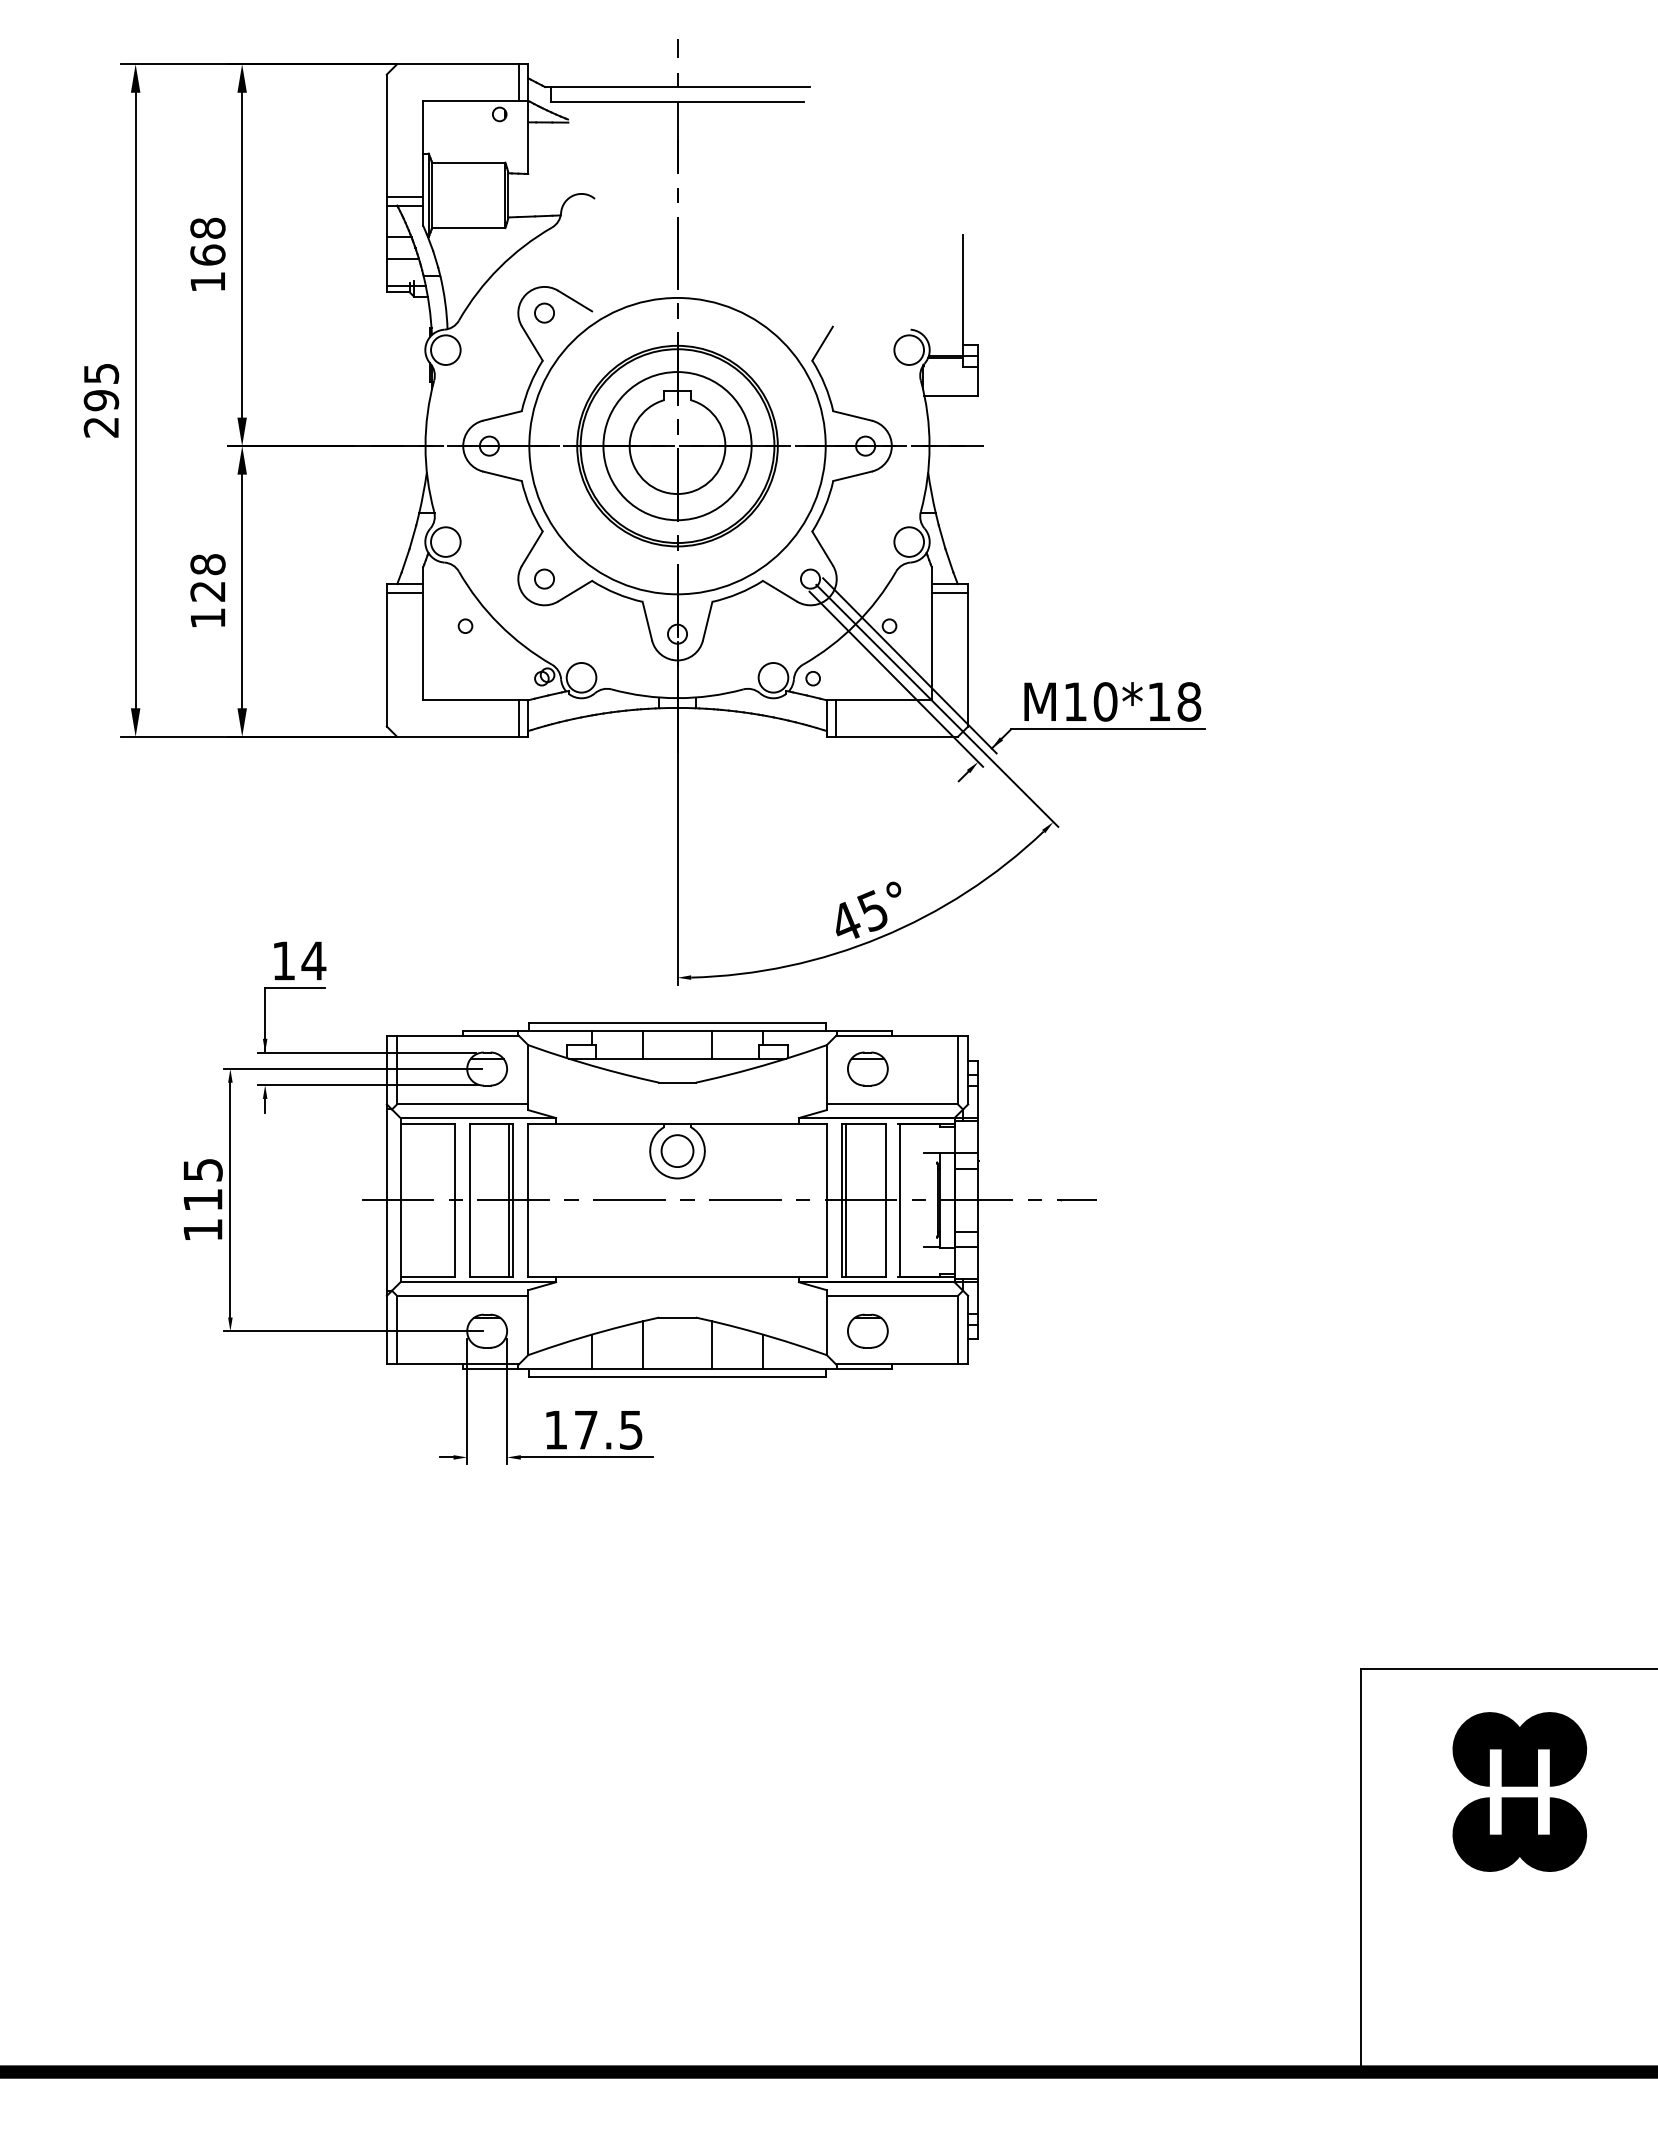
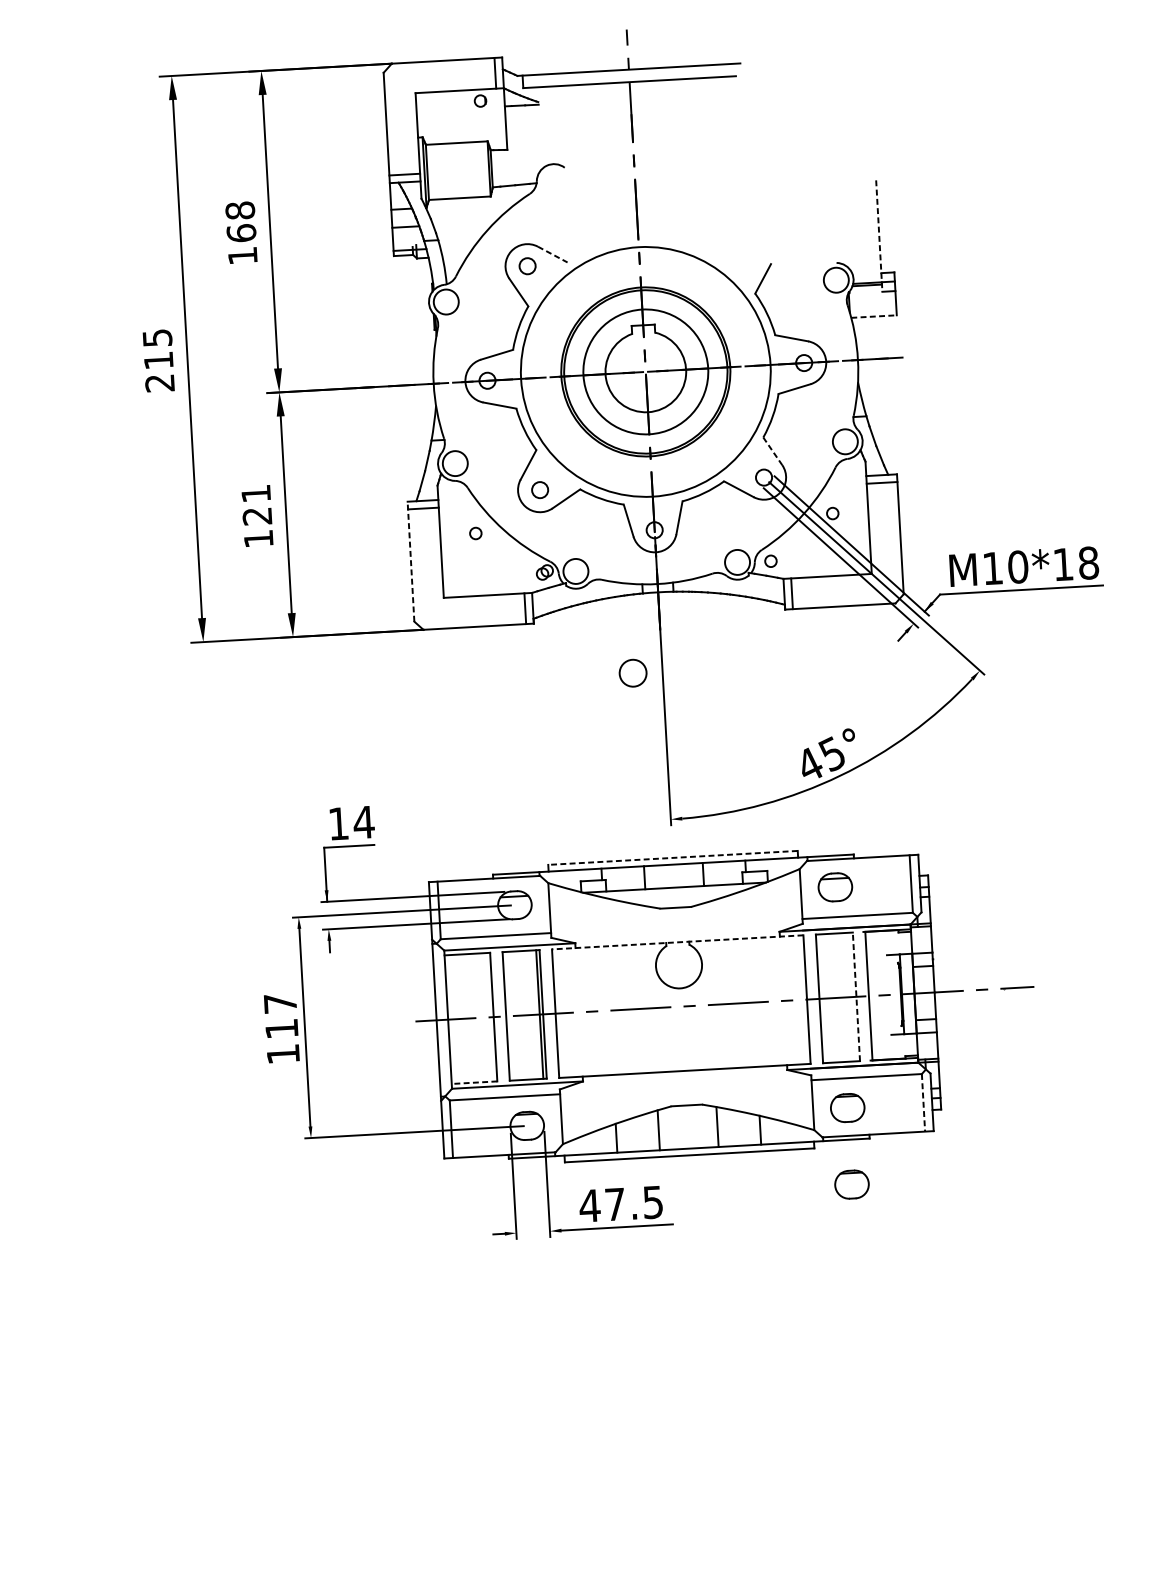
line: (575, 301) -> (553, 254), solid -> dashed
line: (962, 301) -> (878, 236), solid -> dashed
line: (951, 395) -> (874, 316), solid -> dashed
text: (101, 400) -> (158, 360), 295 -> 215
line: (822, 548) -> (772, 451), solid -> dashed
text: (207, 564) -> (255, 493), 128 -> 121
line: (386, 654) -> (410, 561), solid -> dashed
line: (677, 1023) -> (672, 857), solid -> dashed
line: (677, 1123) -> (677, 942), solid -> dashed
circle: (677, 1150) -> (633, 672), moved
text: (202, 1170) -> (280, 1004), 115 -> 117
line: (845, 1199) -> (822, 998), removed
line: (885, 1199) -> (856, 996), solid -> dashed
line: (427, 1276) -> (474, 1082), solid -> dashed
line: (957, 1330) -> (923, 1103), solid -> dashed
part: (867, 1421) -> (851, 1184), added
text: (555, 1430) -> (589, 1206), 17.5 -> 47.5

